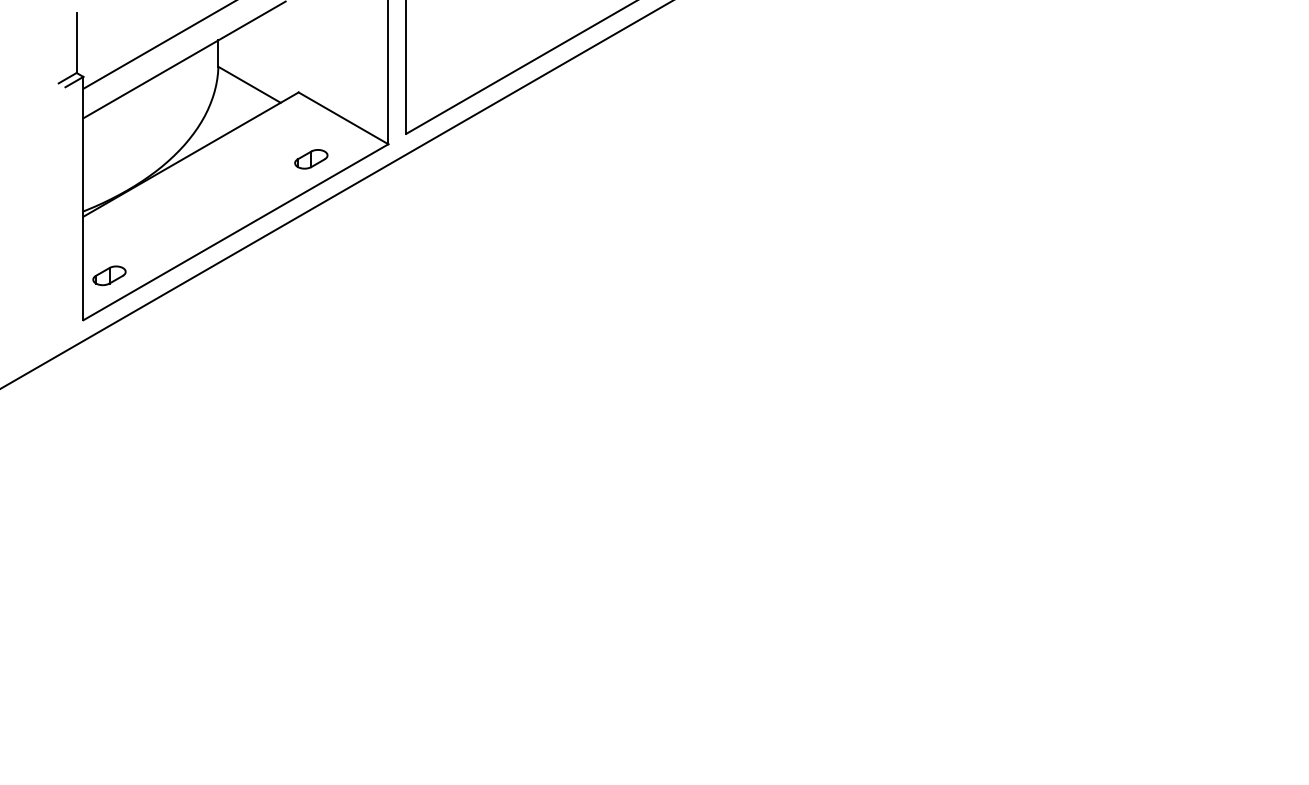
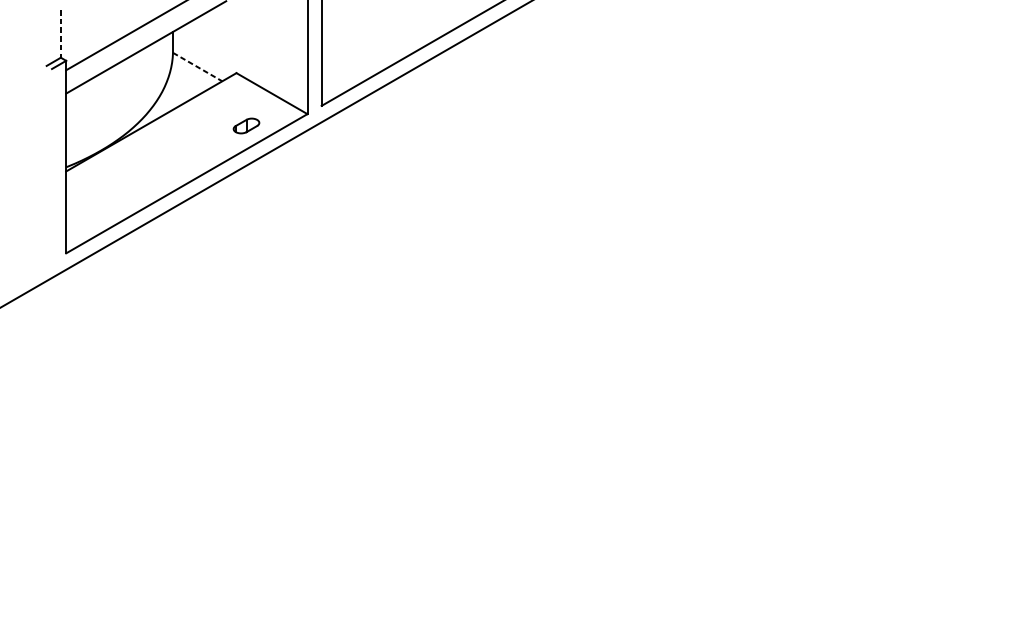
line: (76, 43) -> (60, 34), solid -> dashed
line: (249, 84) -> (197, 66), solid -> dashed
part: (109, 275) -> (86, 217), removed

